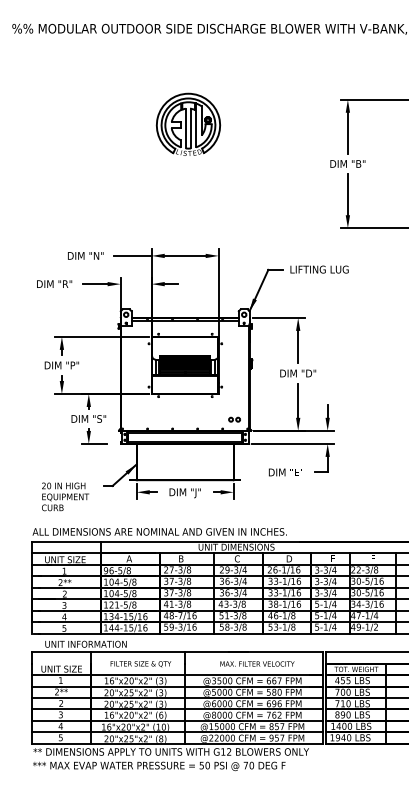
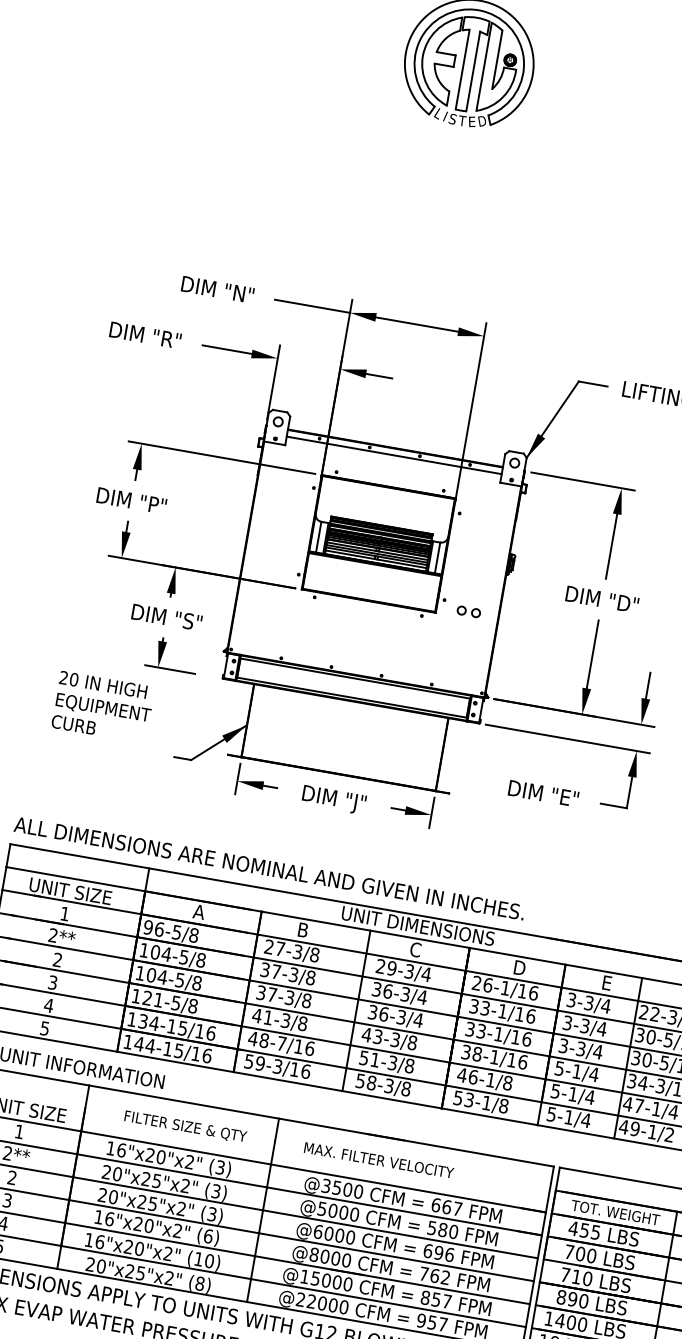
part: (234, 419) -> (468, 611), moved
text: (65, 496) -> (103, 706), moved
text: (257, 663) -> (379, 1159), moved

